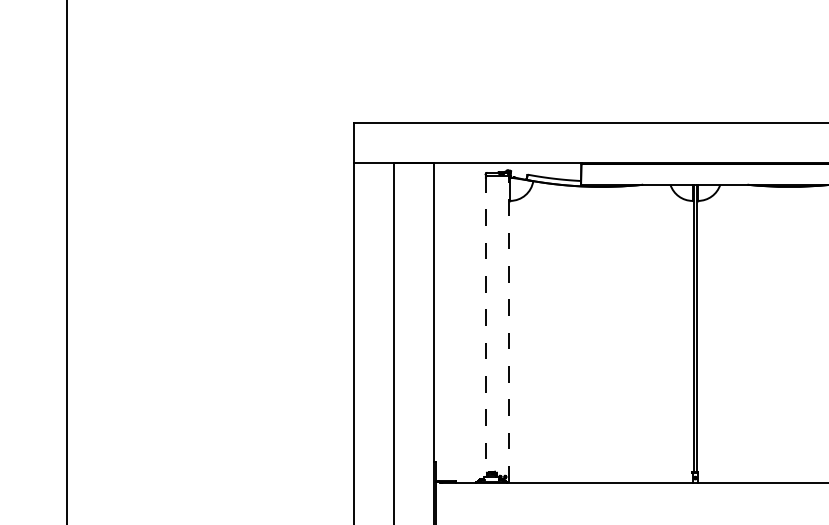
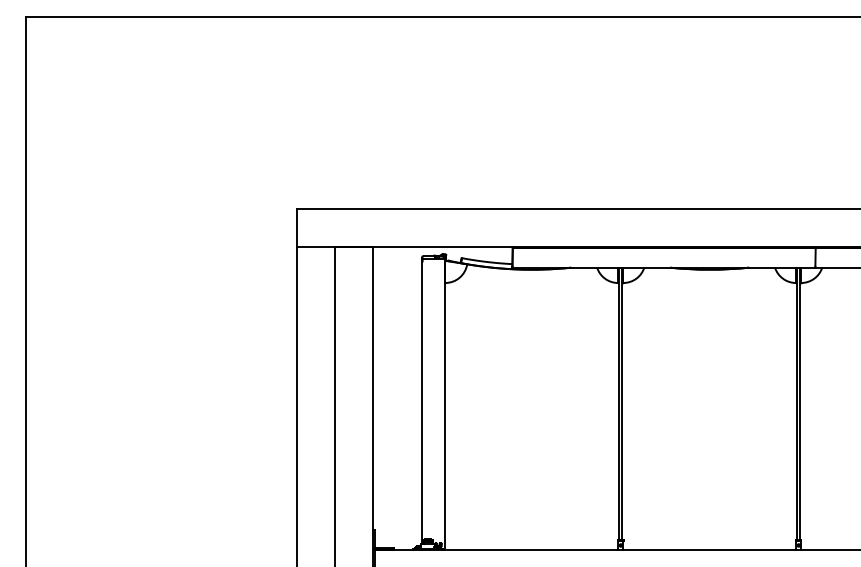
line: (486, 327) -> (422, 402), dashed -> solid
line: (509, 329) -> (444, 404), dashed -> solid

